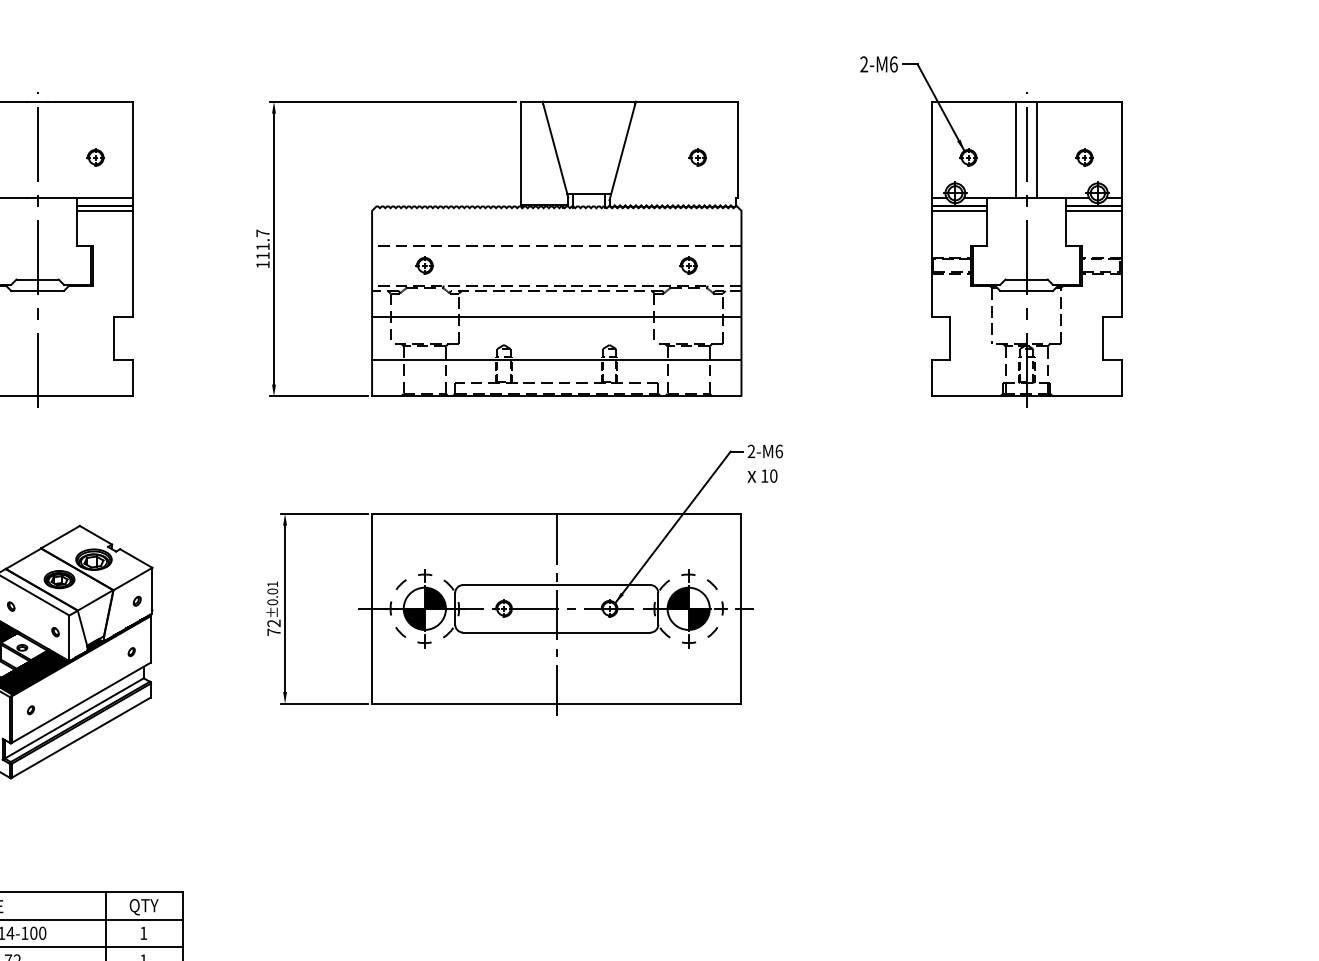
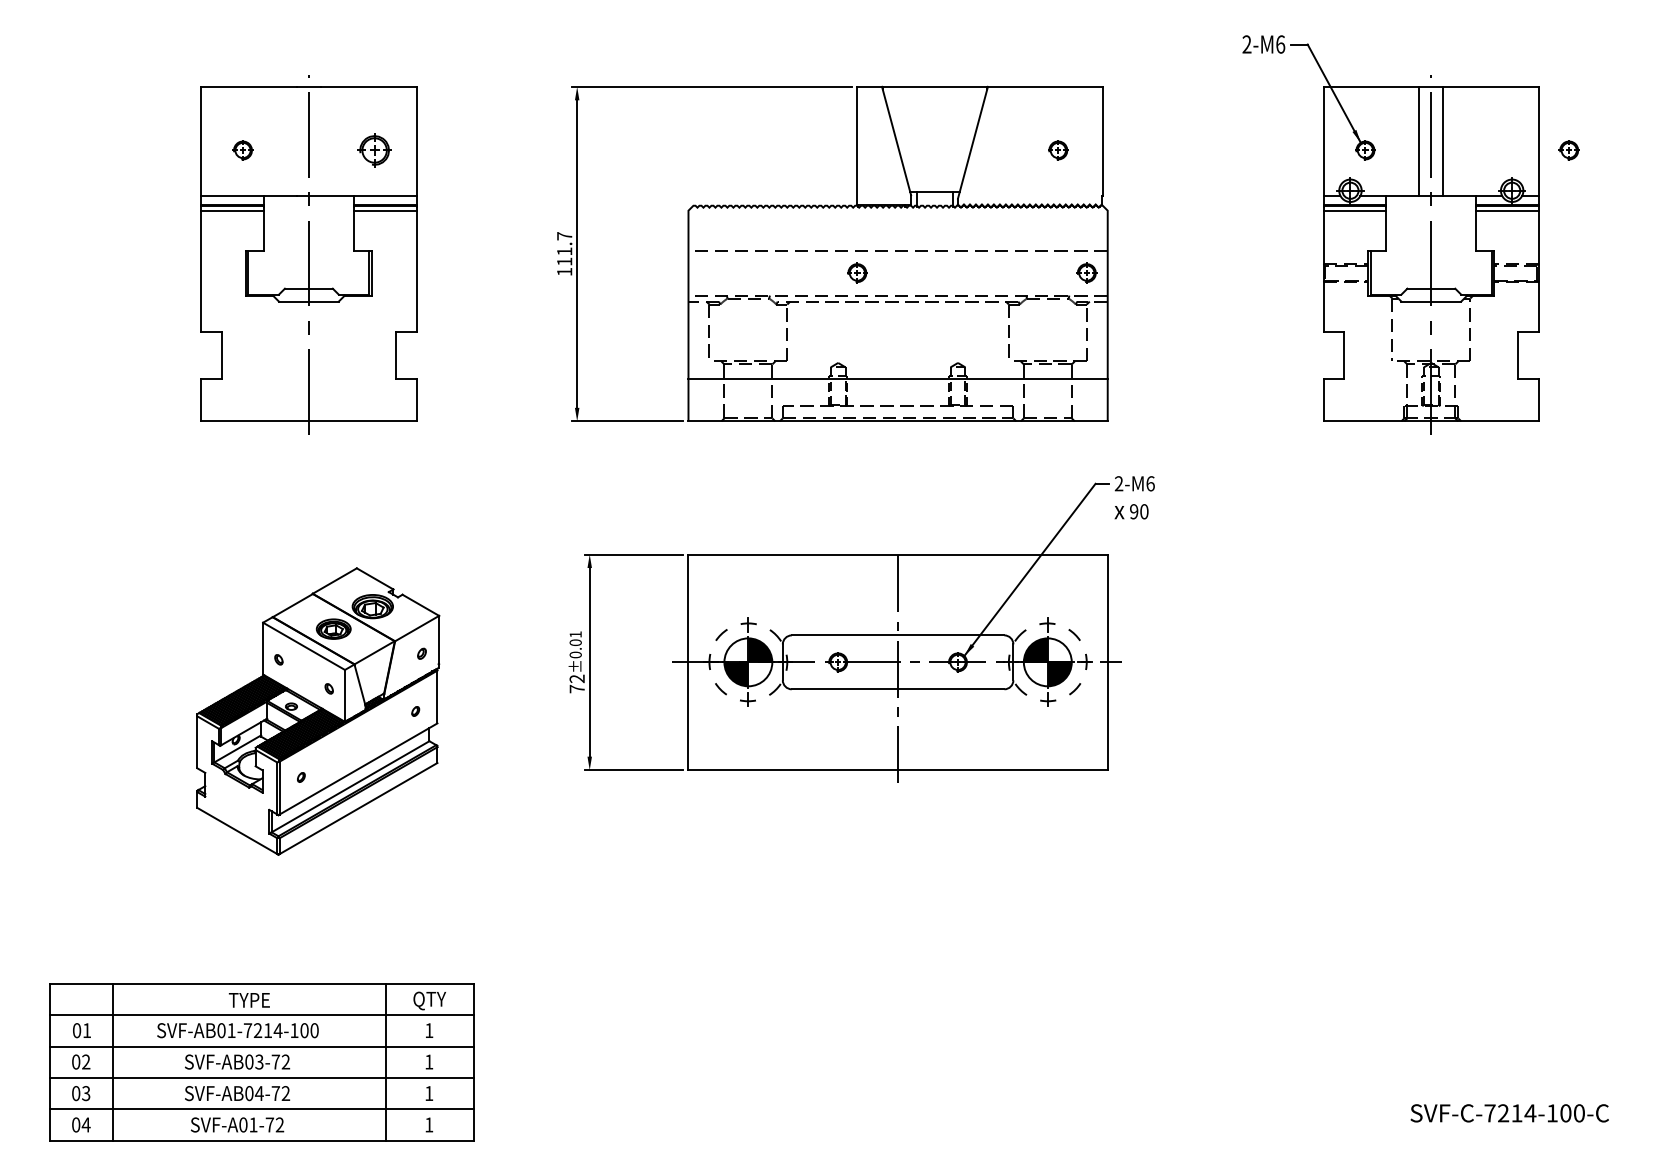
part: (95, 157) -> (374, 150), size x1.6
part: (1084, 157) -> (1568, 150), moved
part: (424, 265) -> (857, 272), moved
part: (688, 265) -> (1086, 272), moved
line: (556, 317) -> (897, 331), removed
text: (765, 475) -> (1134, 511), 10 -> 90

